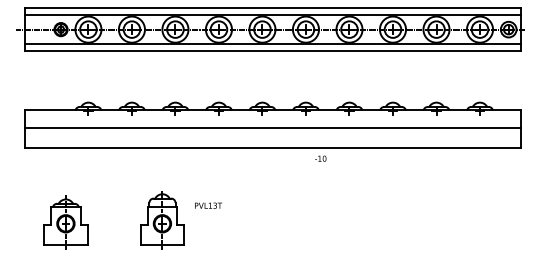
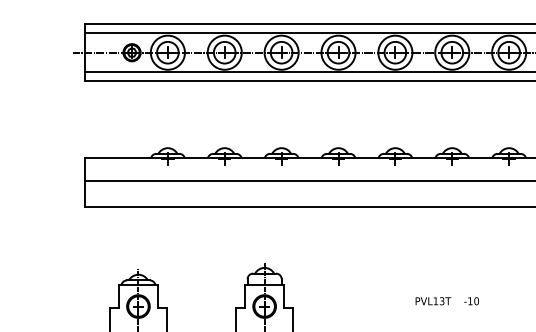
text: (320, 158) -> (471, 300), moved
text: (208, 205) -> (433, 300), moved

